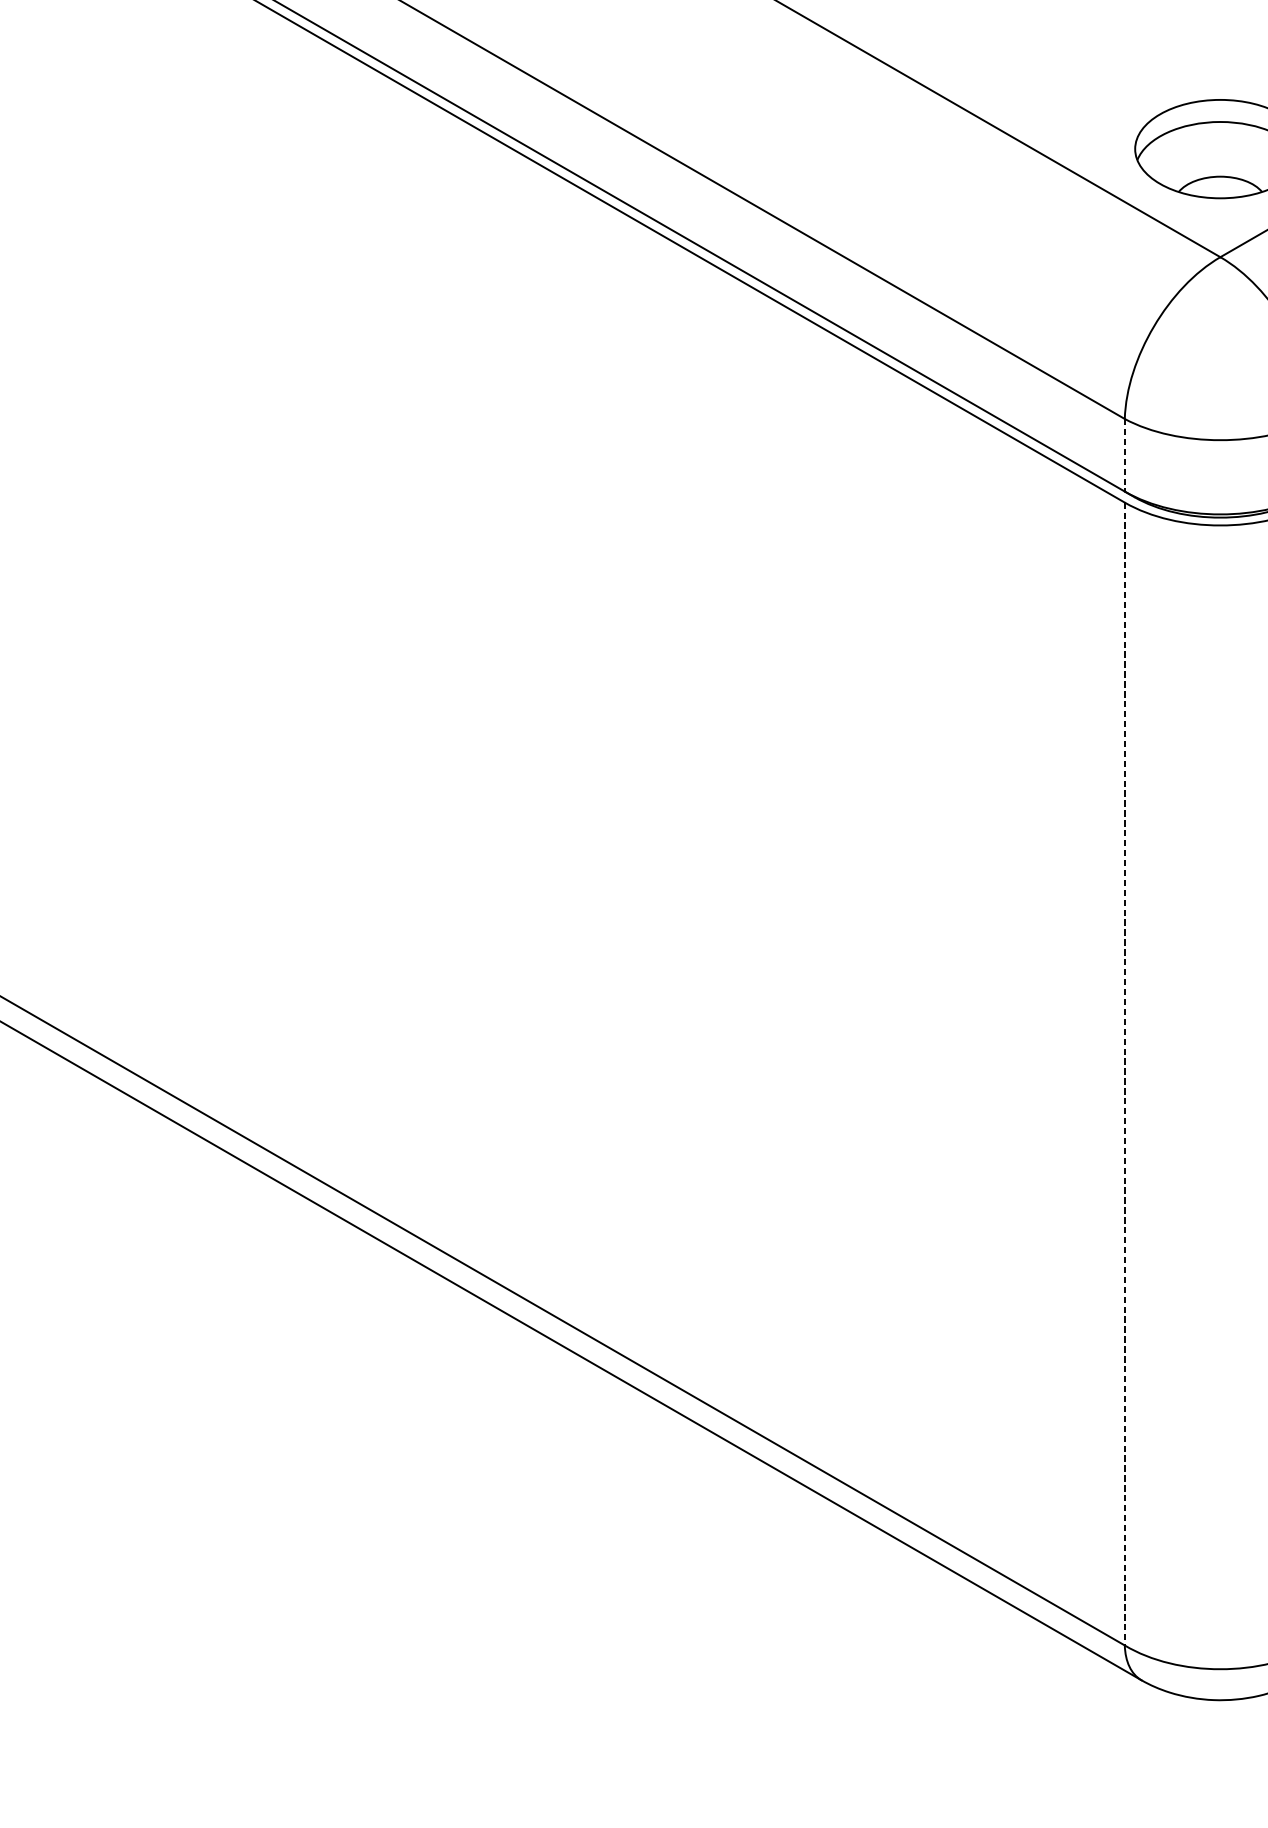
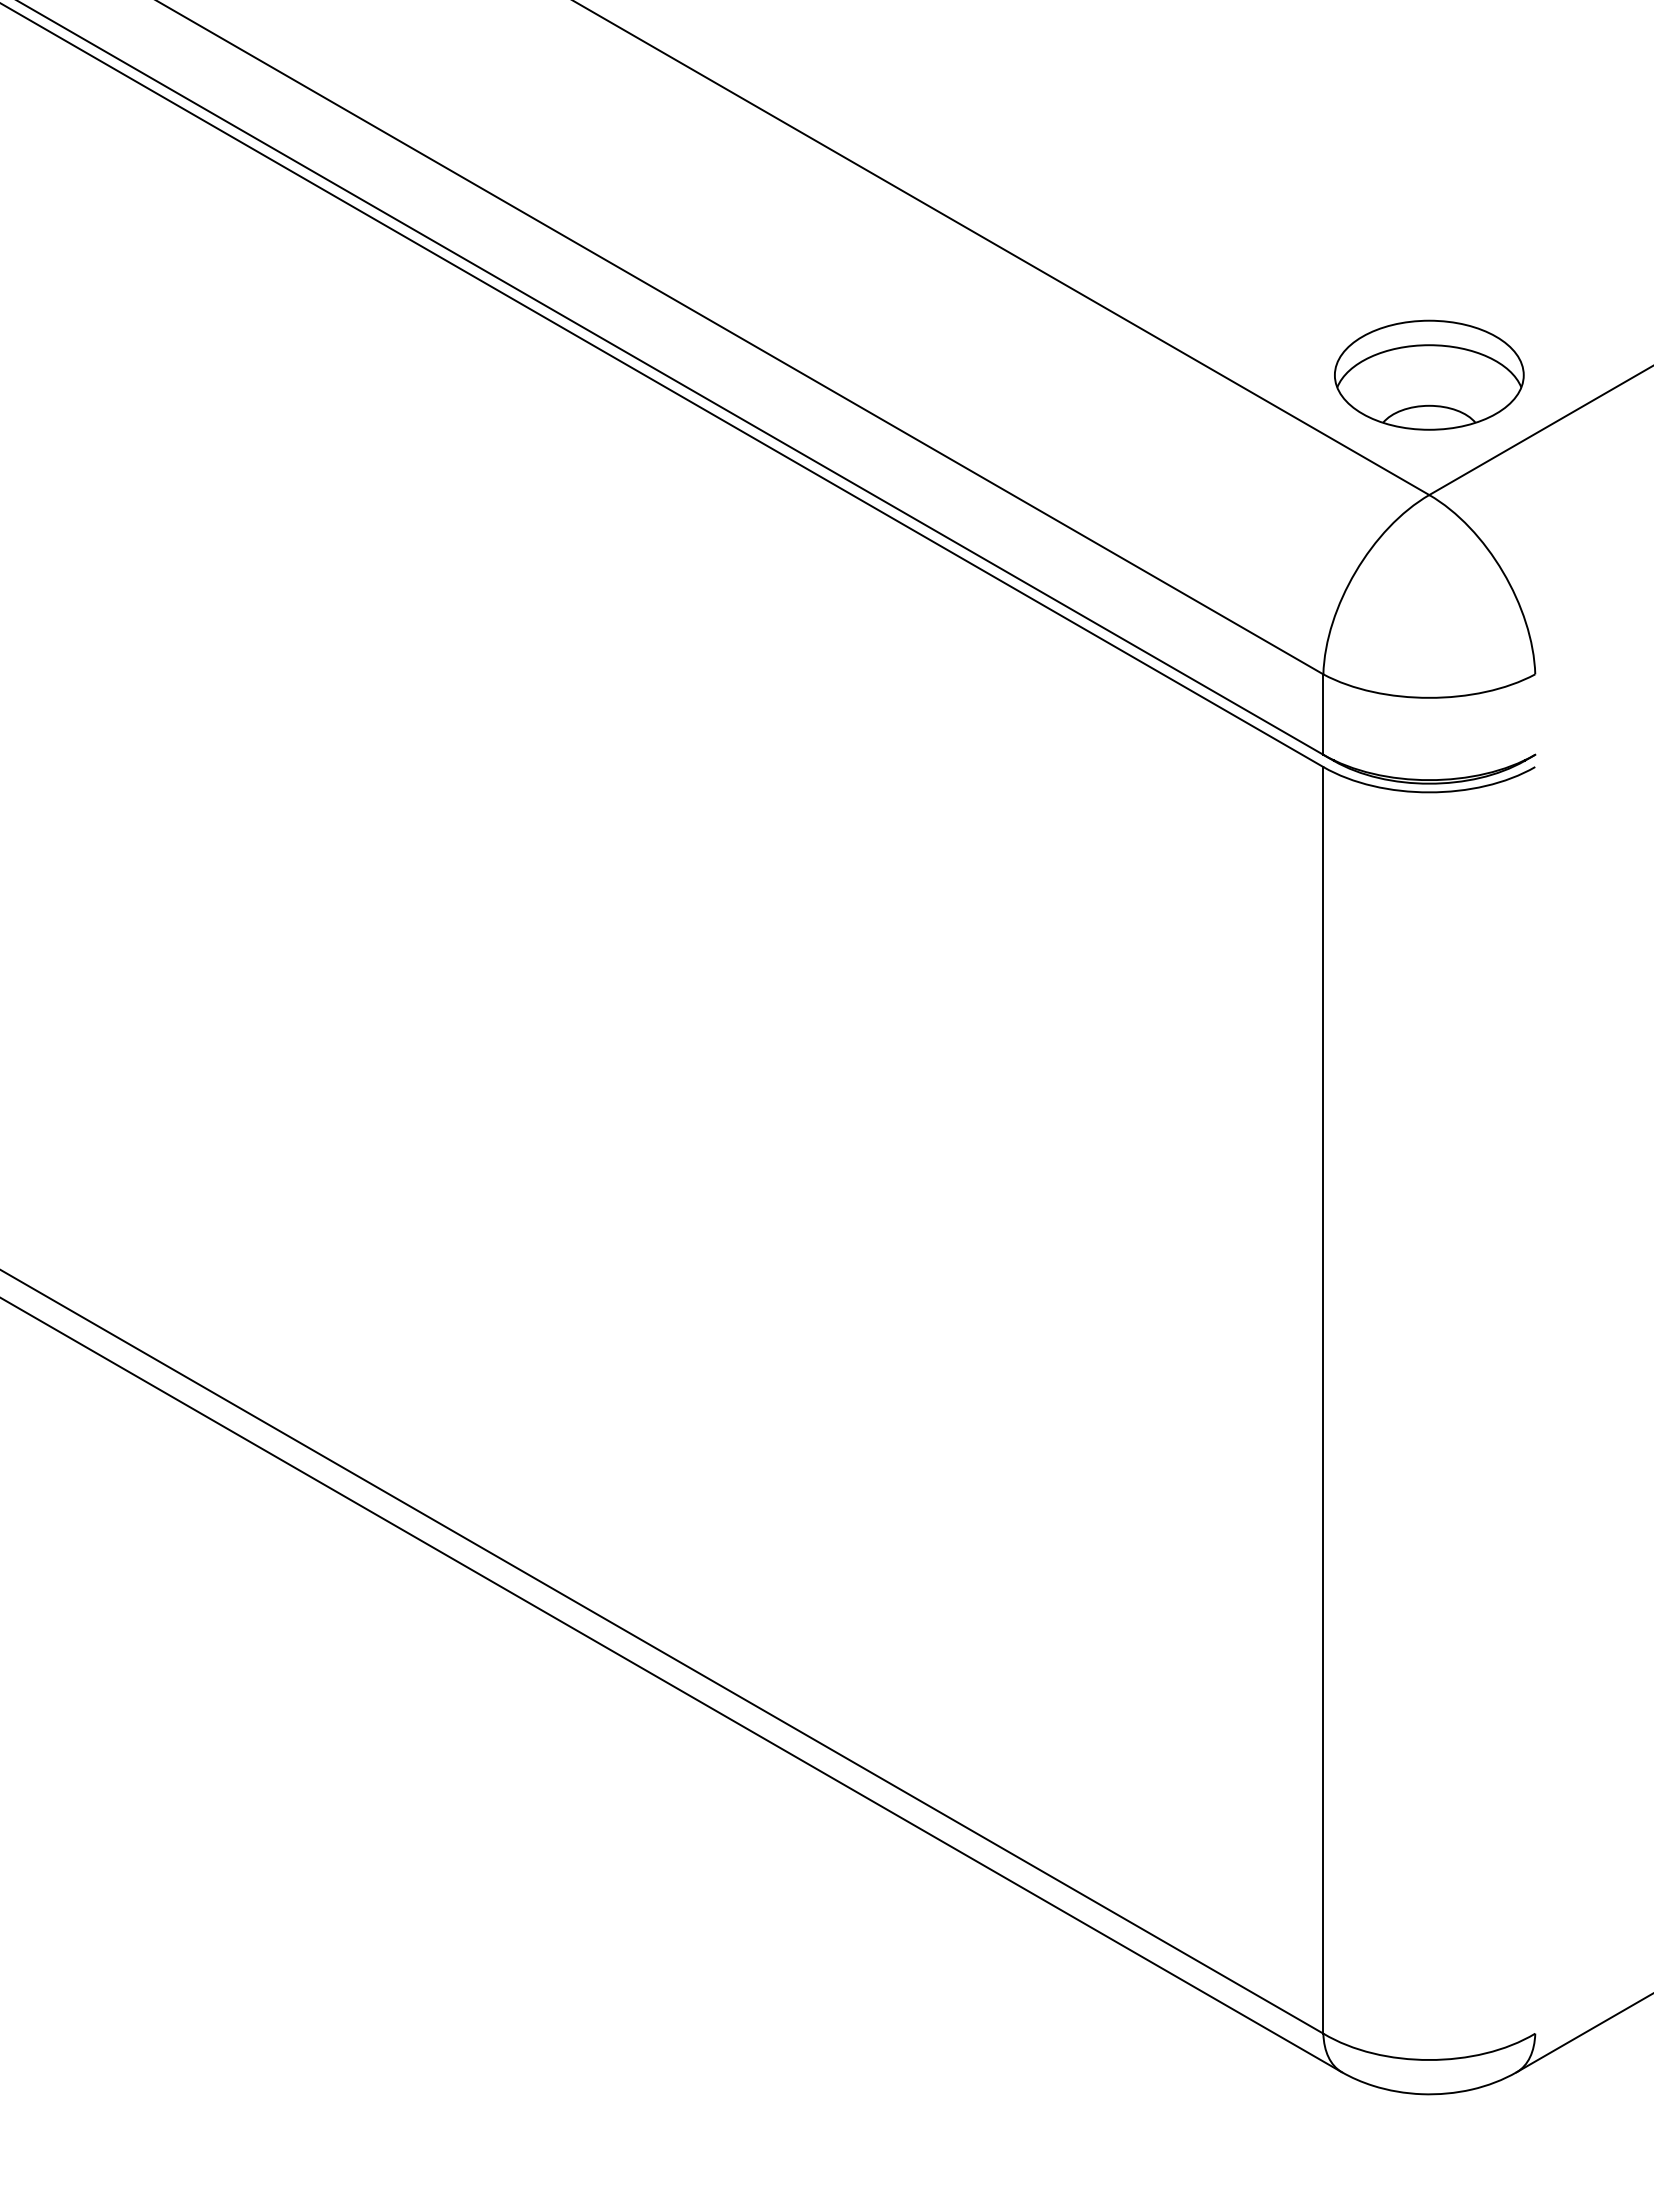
line: (1124, 456) -> (1323, 715), dashed -> solid
line: (1124, 1074) -> (1323, 1400), dashed -> solid

